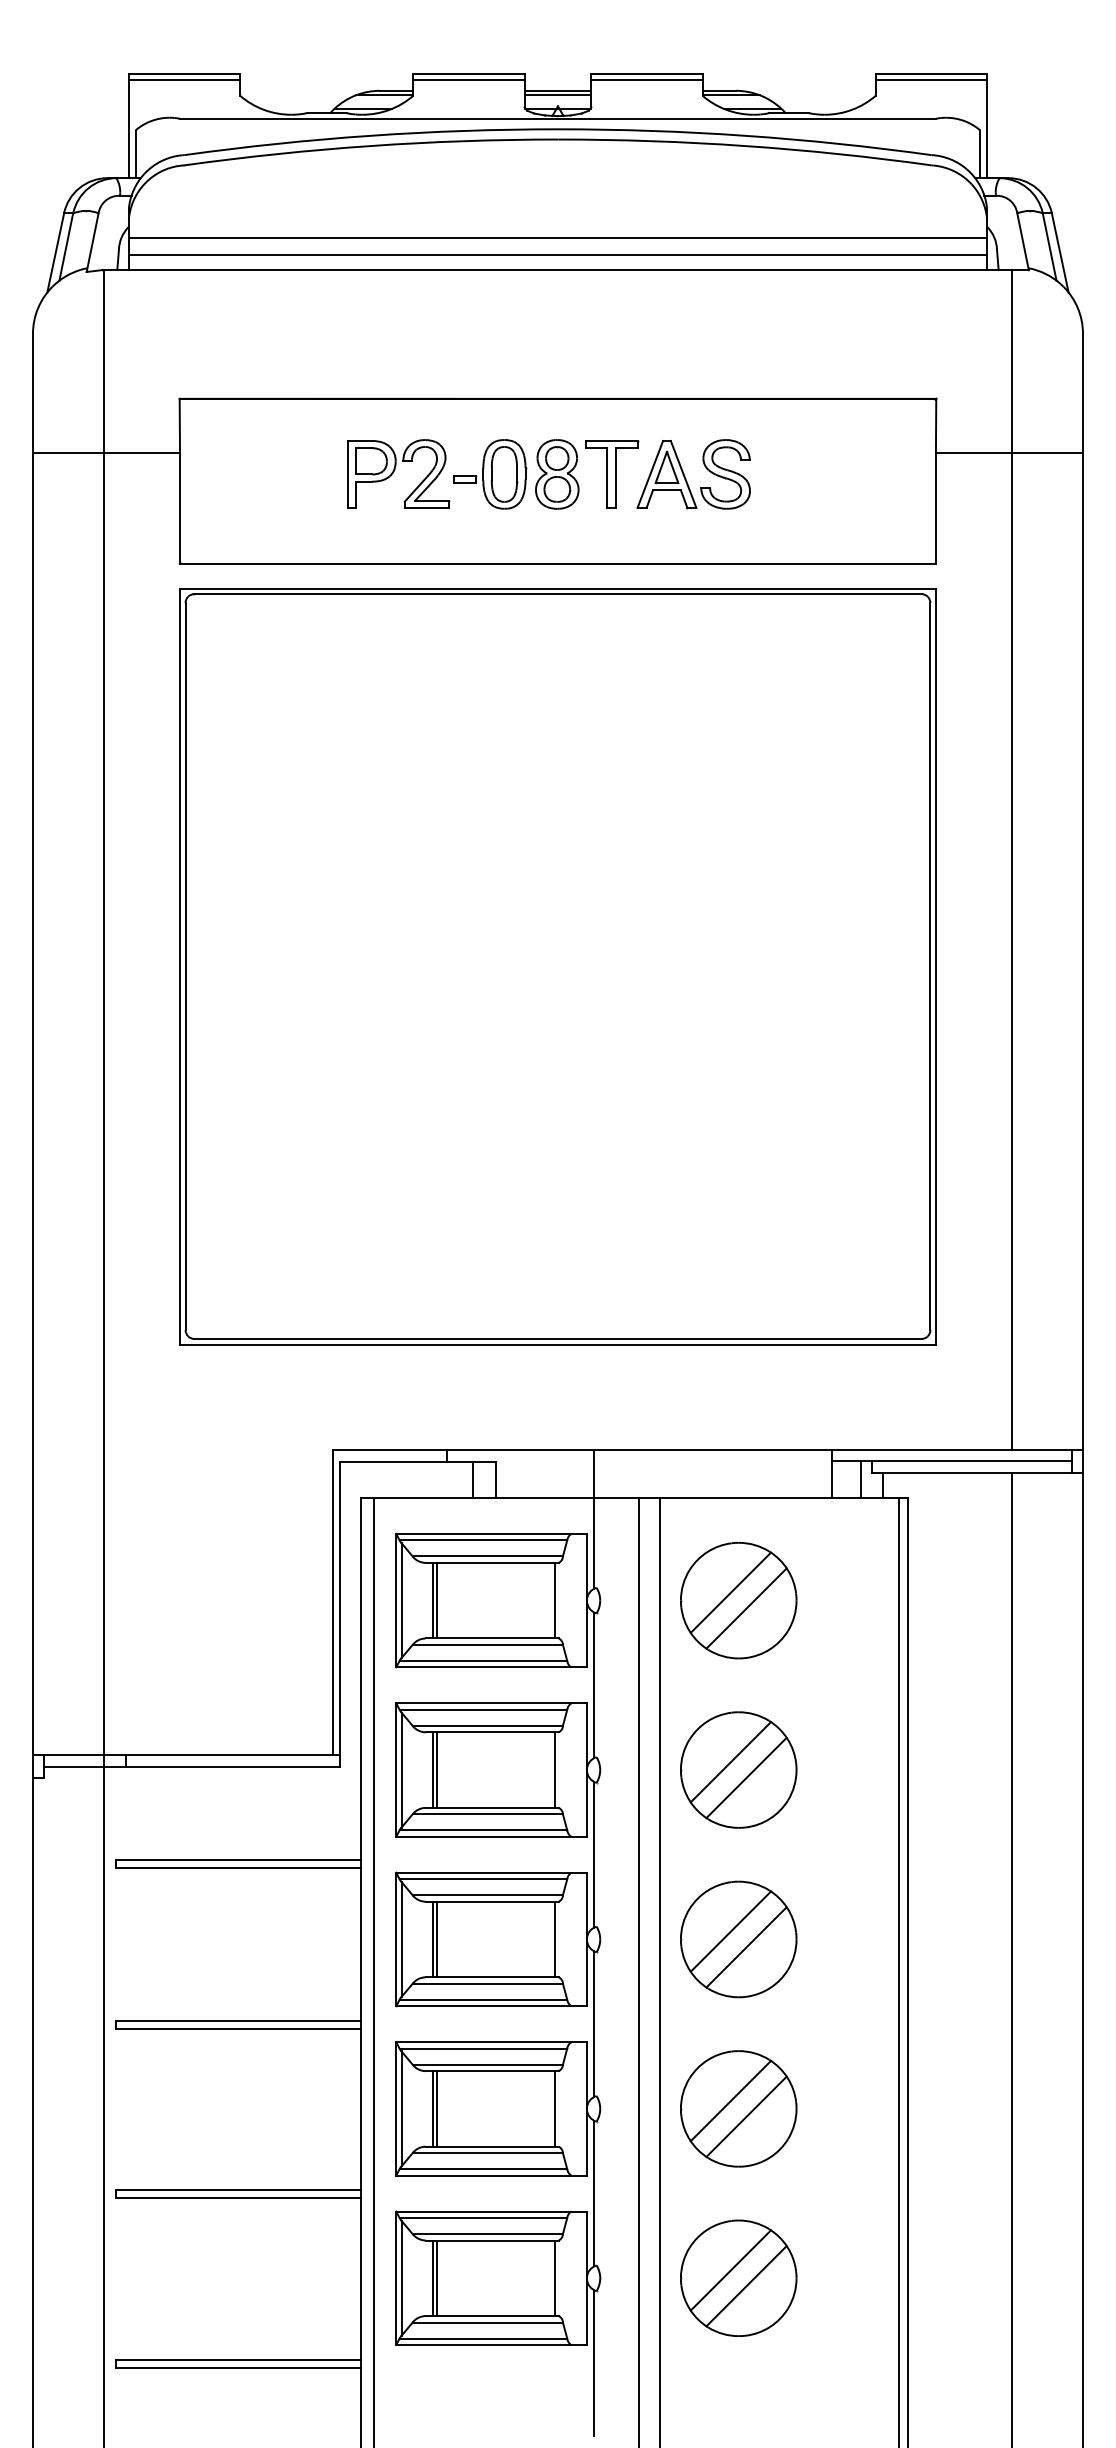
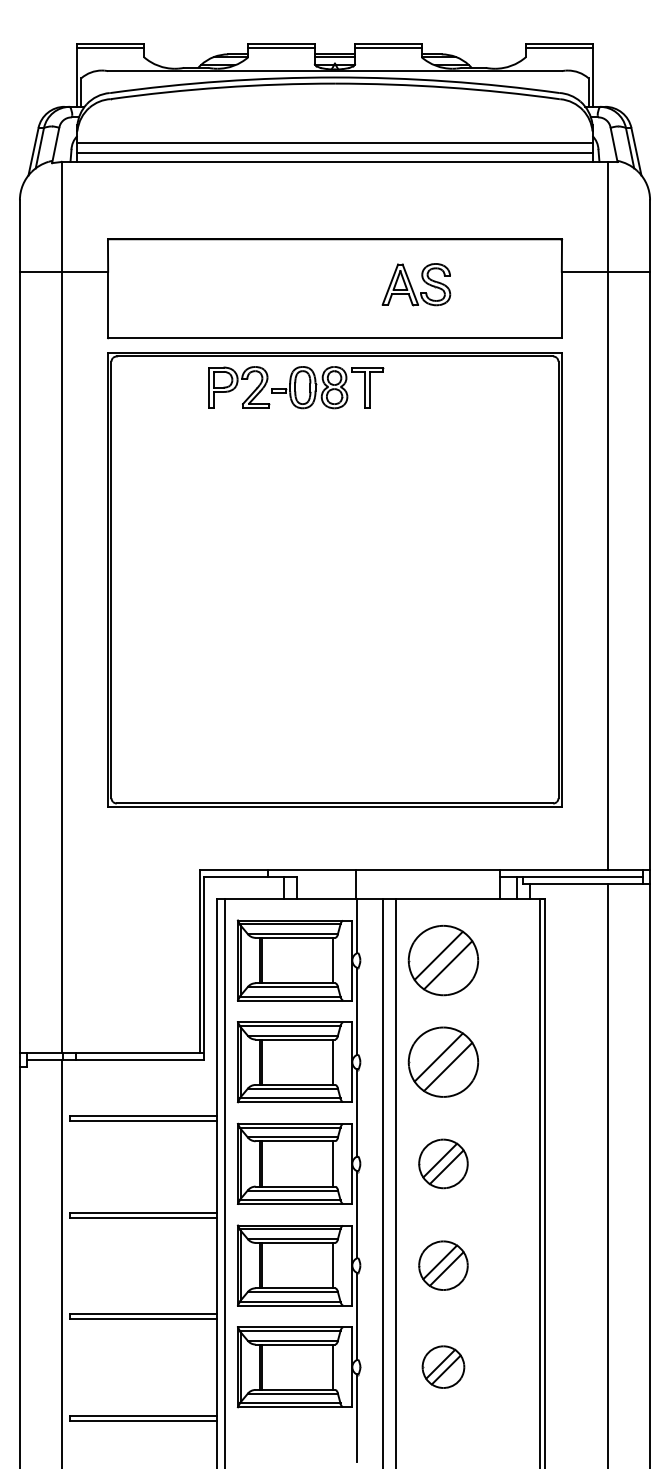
part: (493, 474) -> (296, 387), moved
part: (738, 1938) -> (443, 1163), size x0.7
part: (738, 2108) -> (443, 1265), size x0.7
part: (738, 2277) -> (443, 1366), size x0.6

